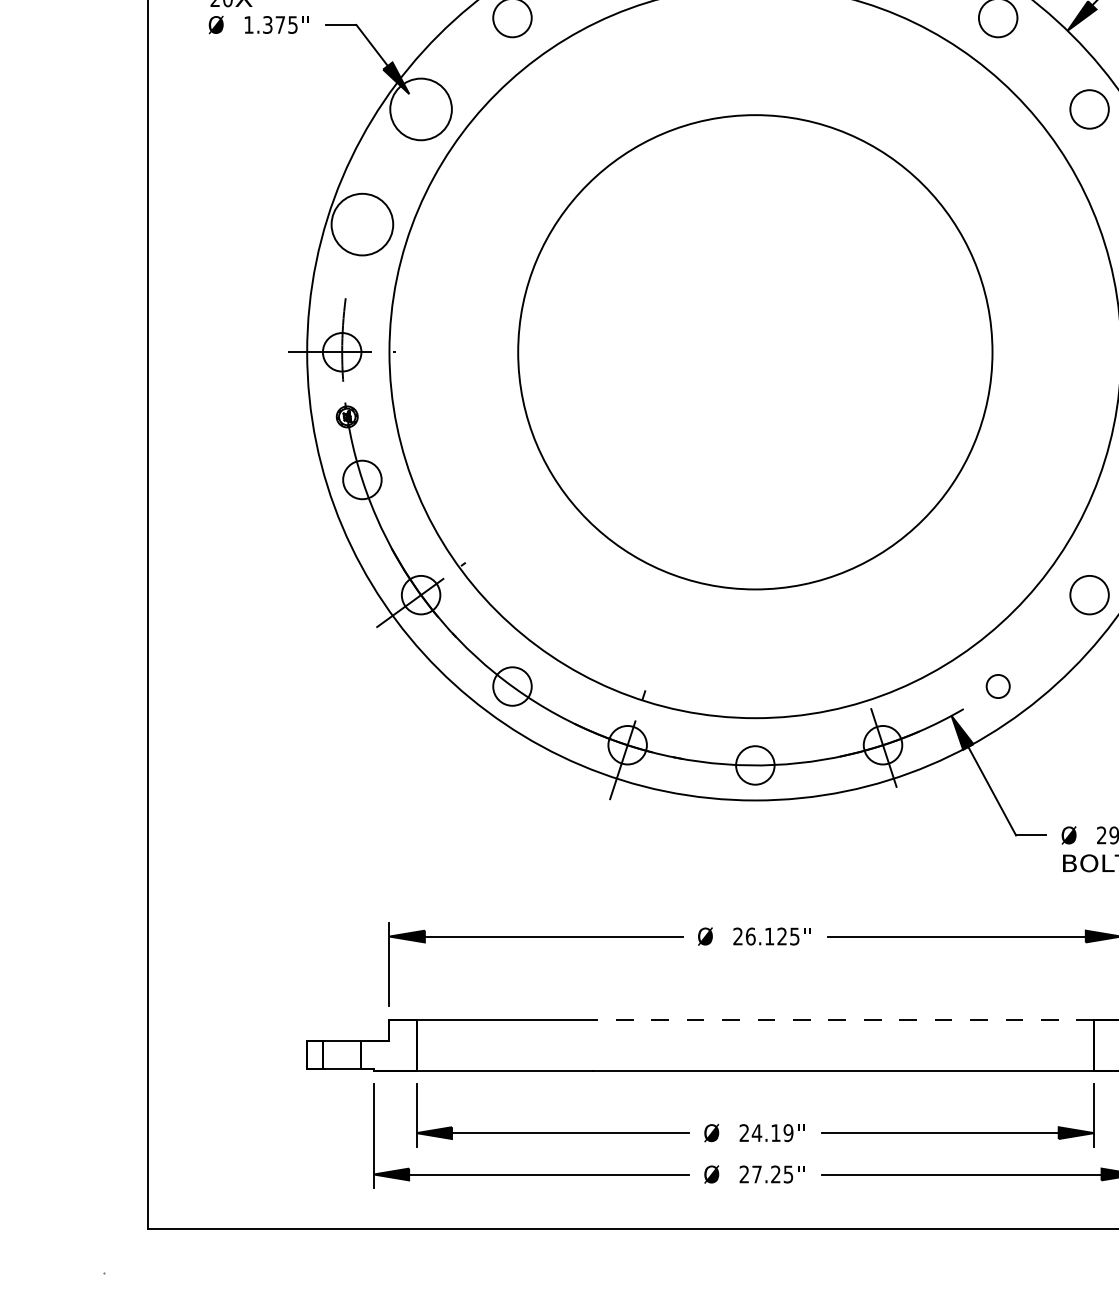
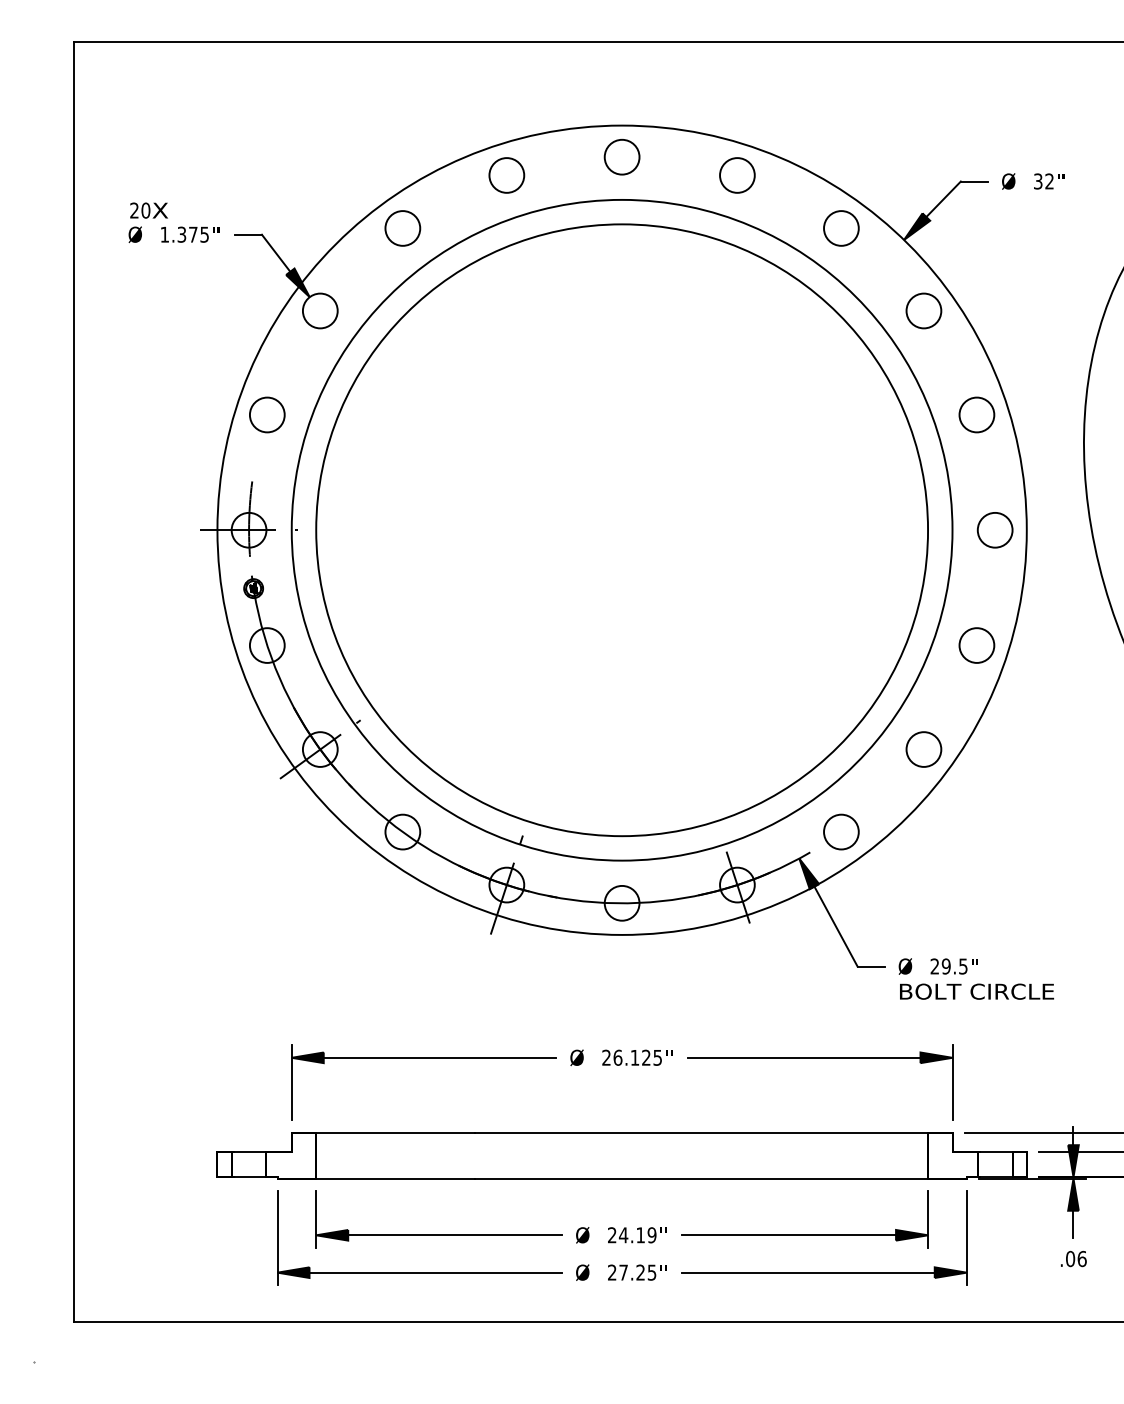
circle: (420, 108) -> (319, 310), size x0.62
circle: (361, 224) -> (266, 414), size x0.62
circle: (755, 352) -> (622, 530), size x1.43
circle: (998, 685) -> (841, 831), size x1.67
line: (843, 1019) -> (701, 1132), dashed -> solid

